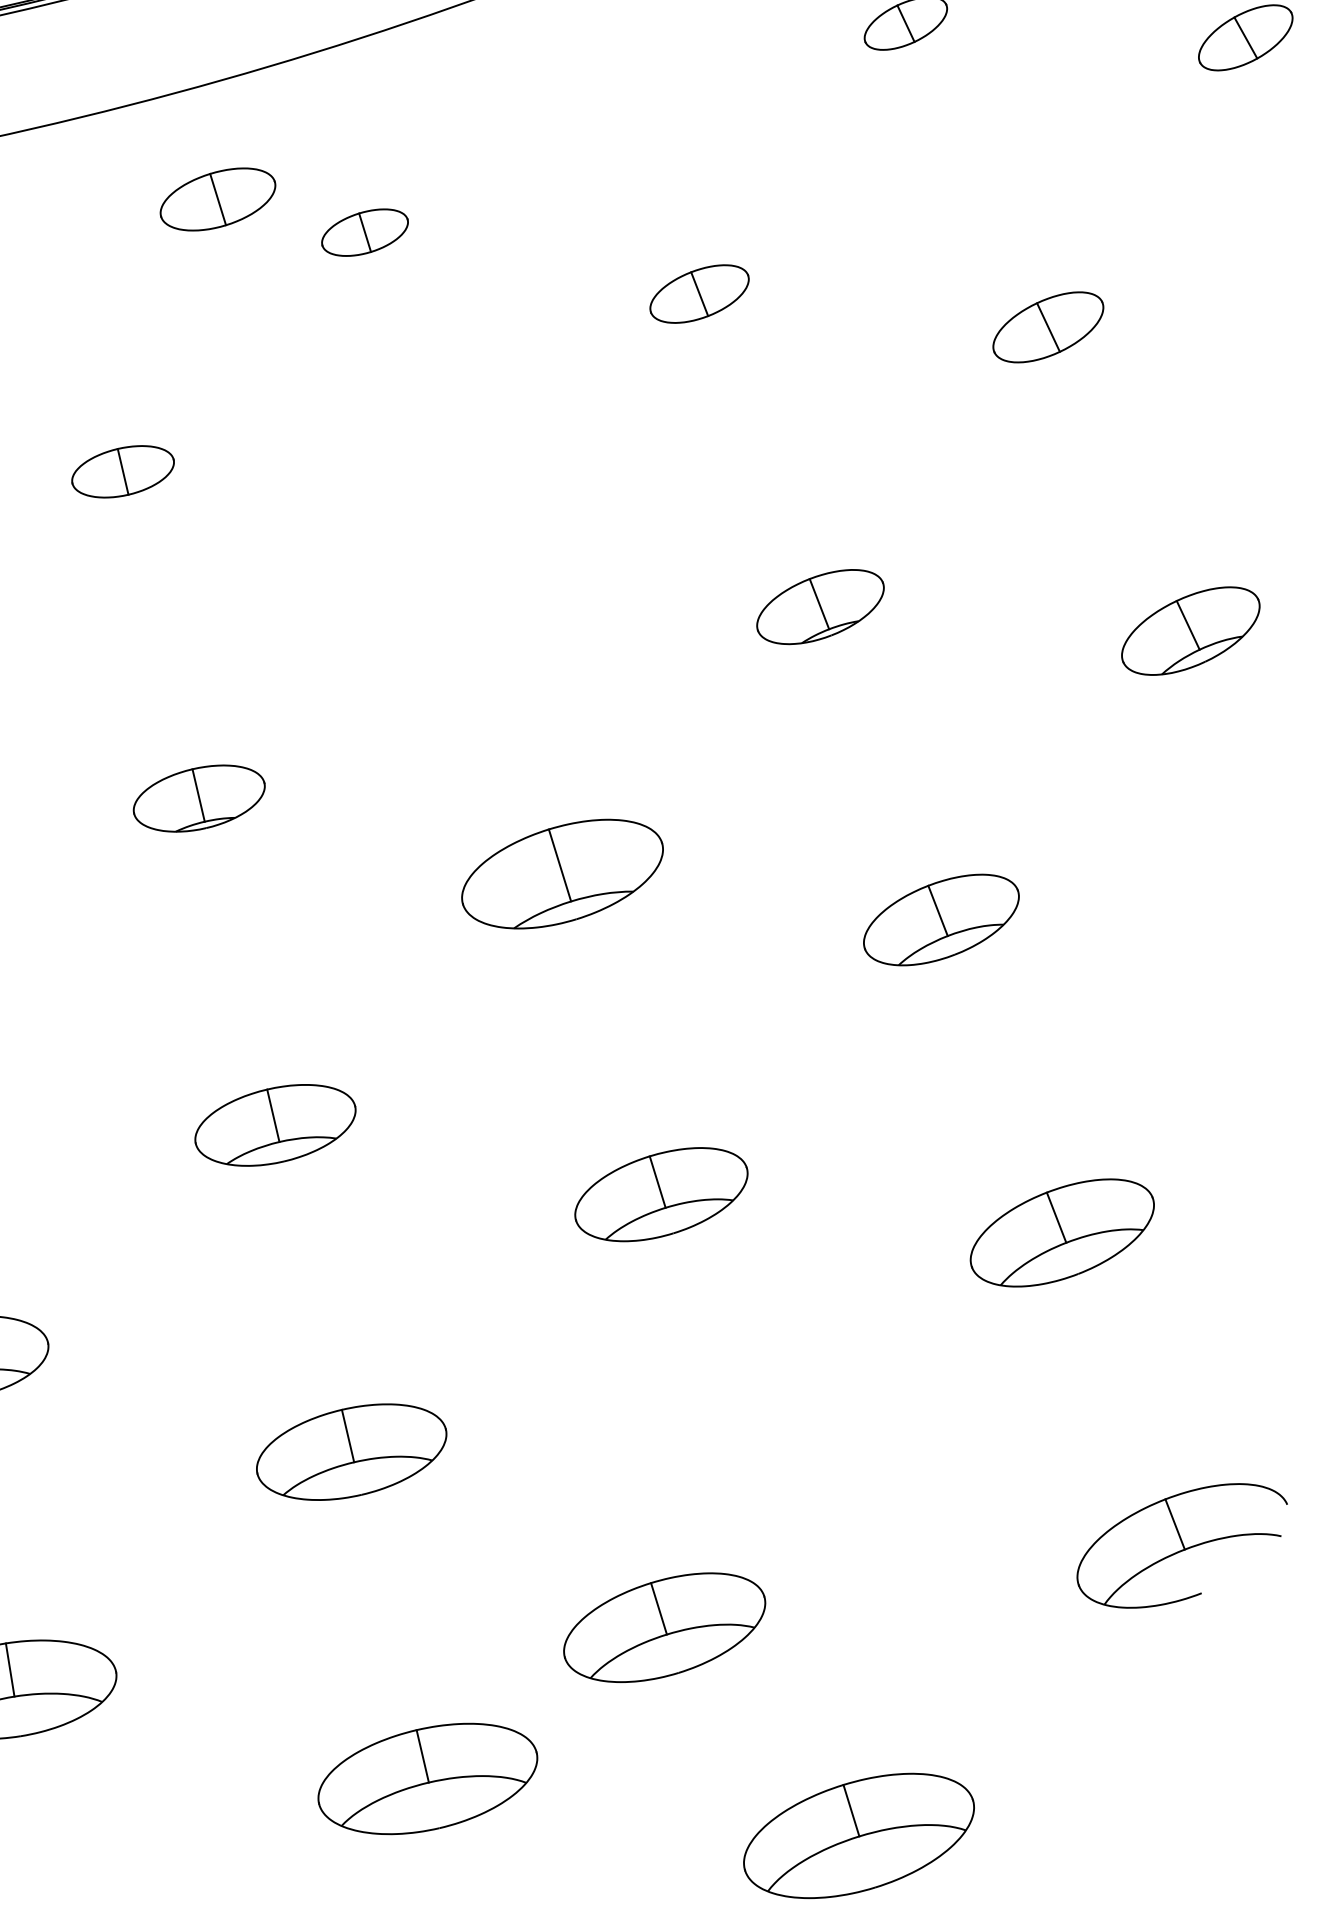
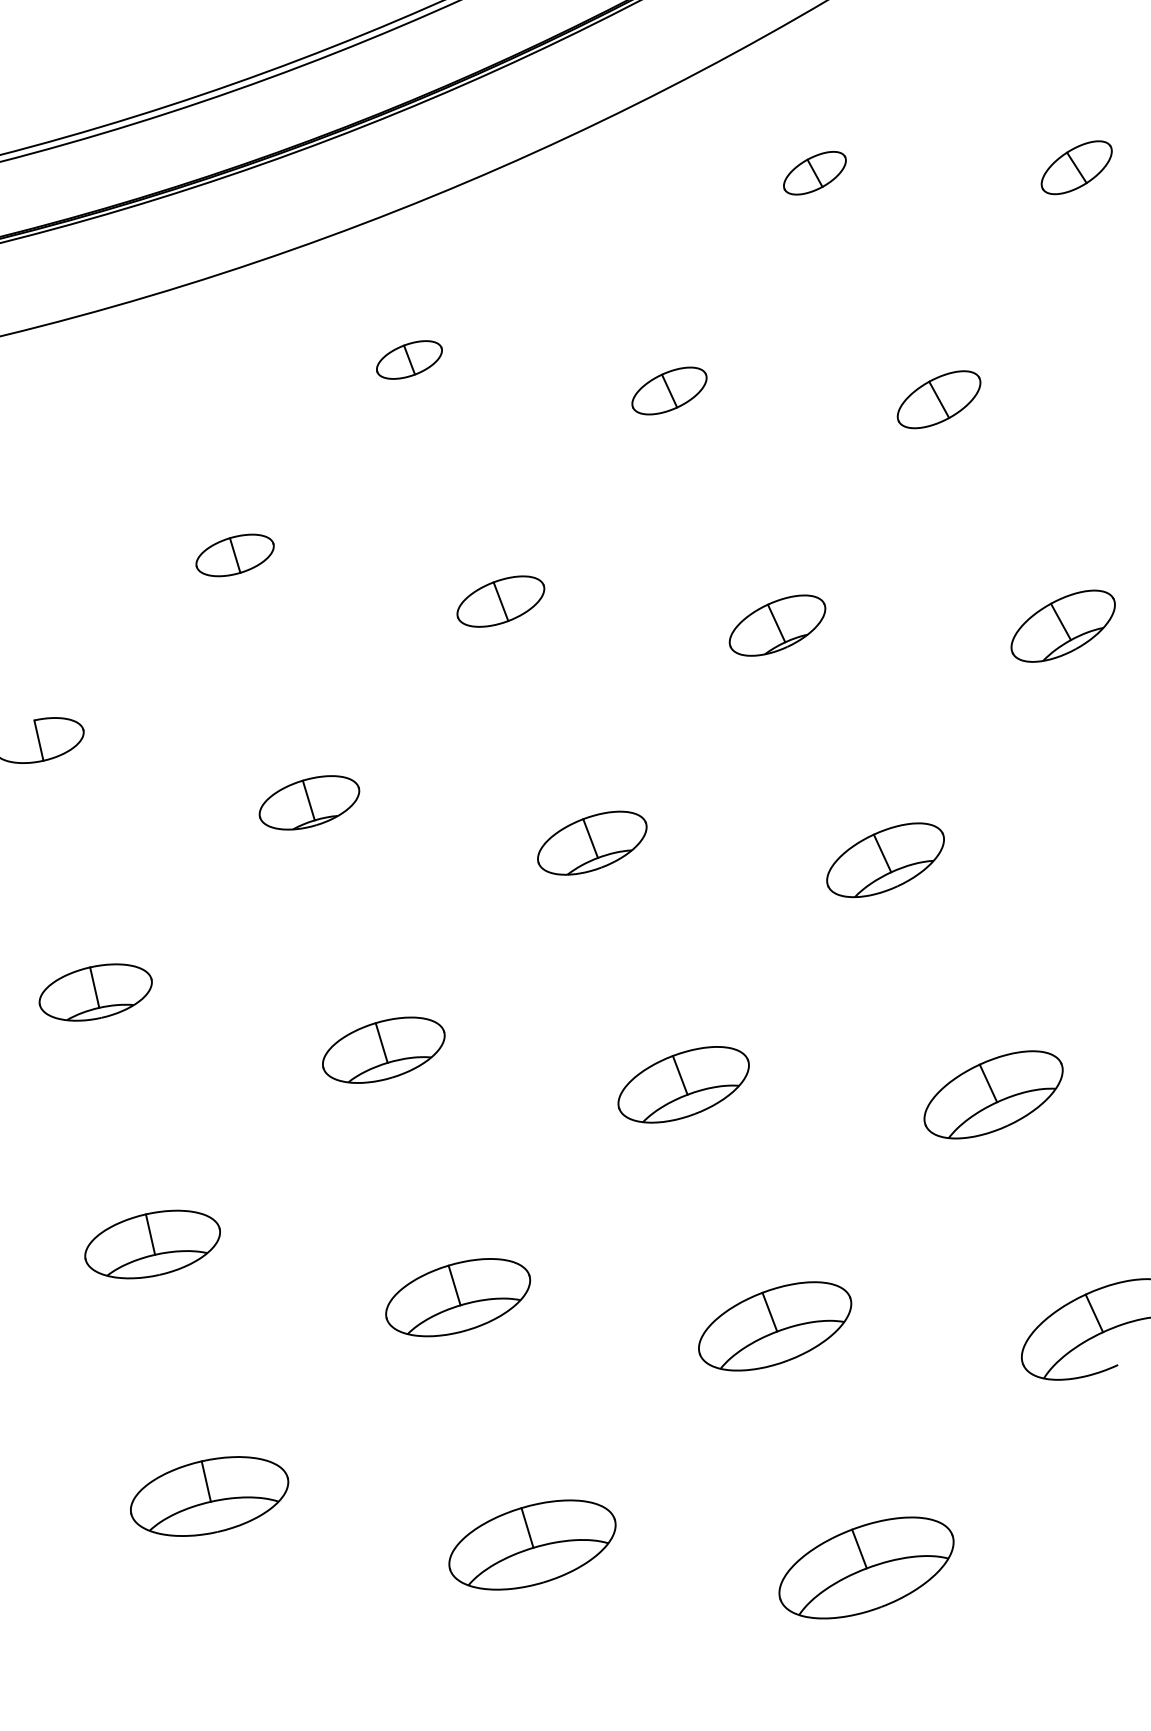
part: (217, 199) -> (500, 601), moved
part: (562, 873) -> (592, 842), size x0.71
part: (665, 1627) -> (775, 1326), moved

